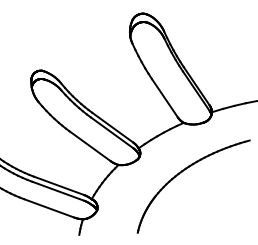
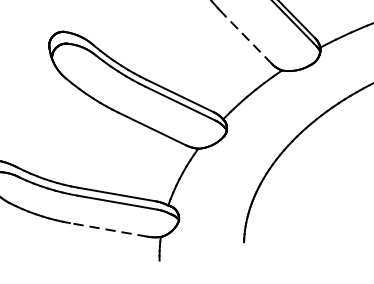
line: (164, 97) -> (247, 38), solid -> dashed
line: (49, 208) -> (109, 230), solid -> dashed

